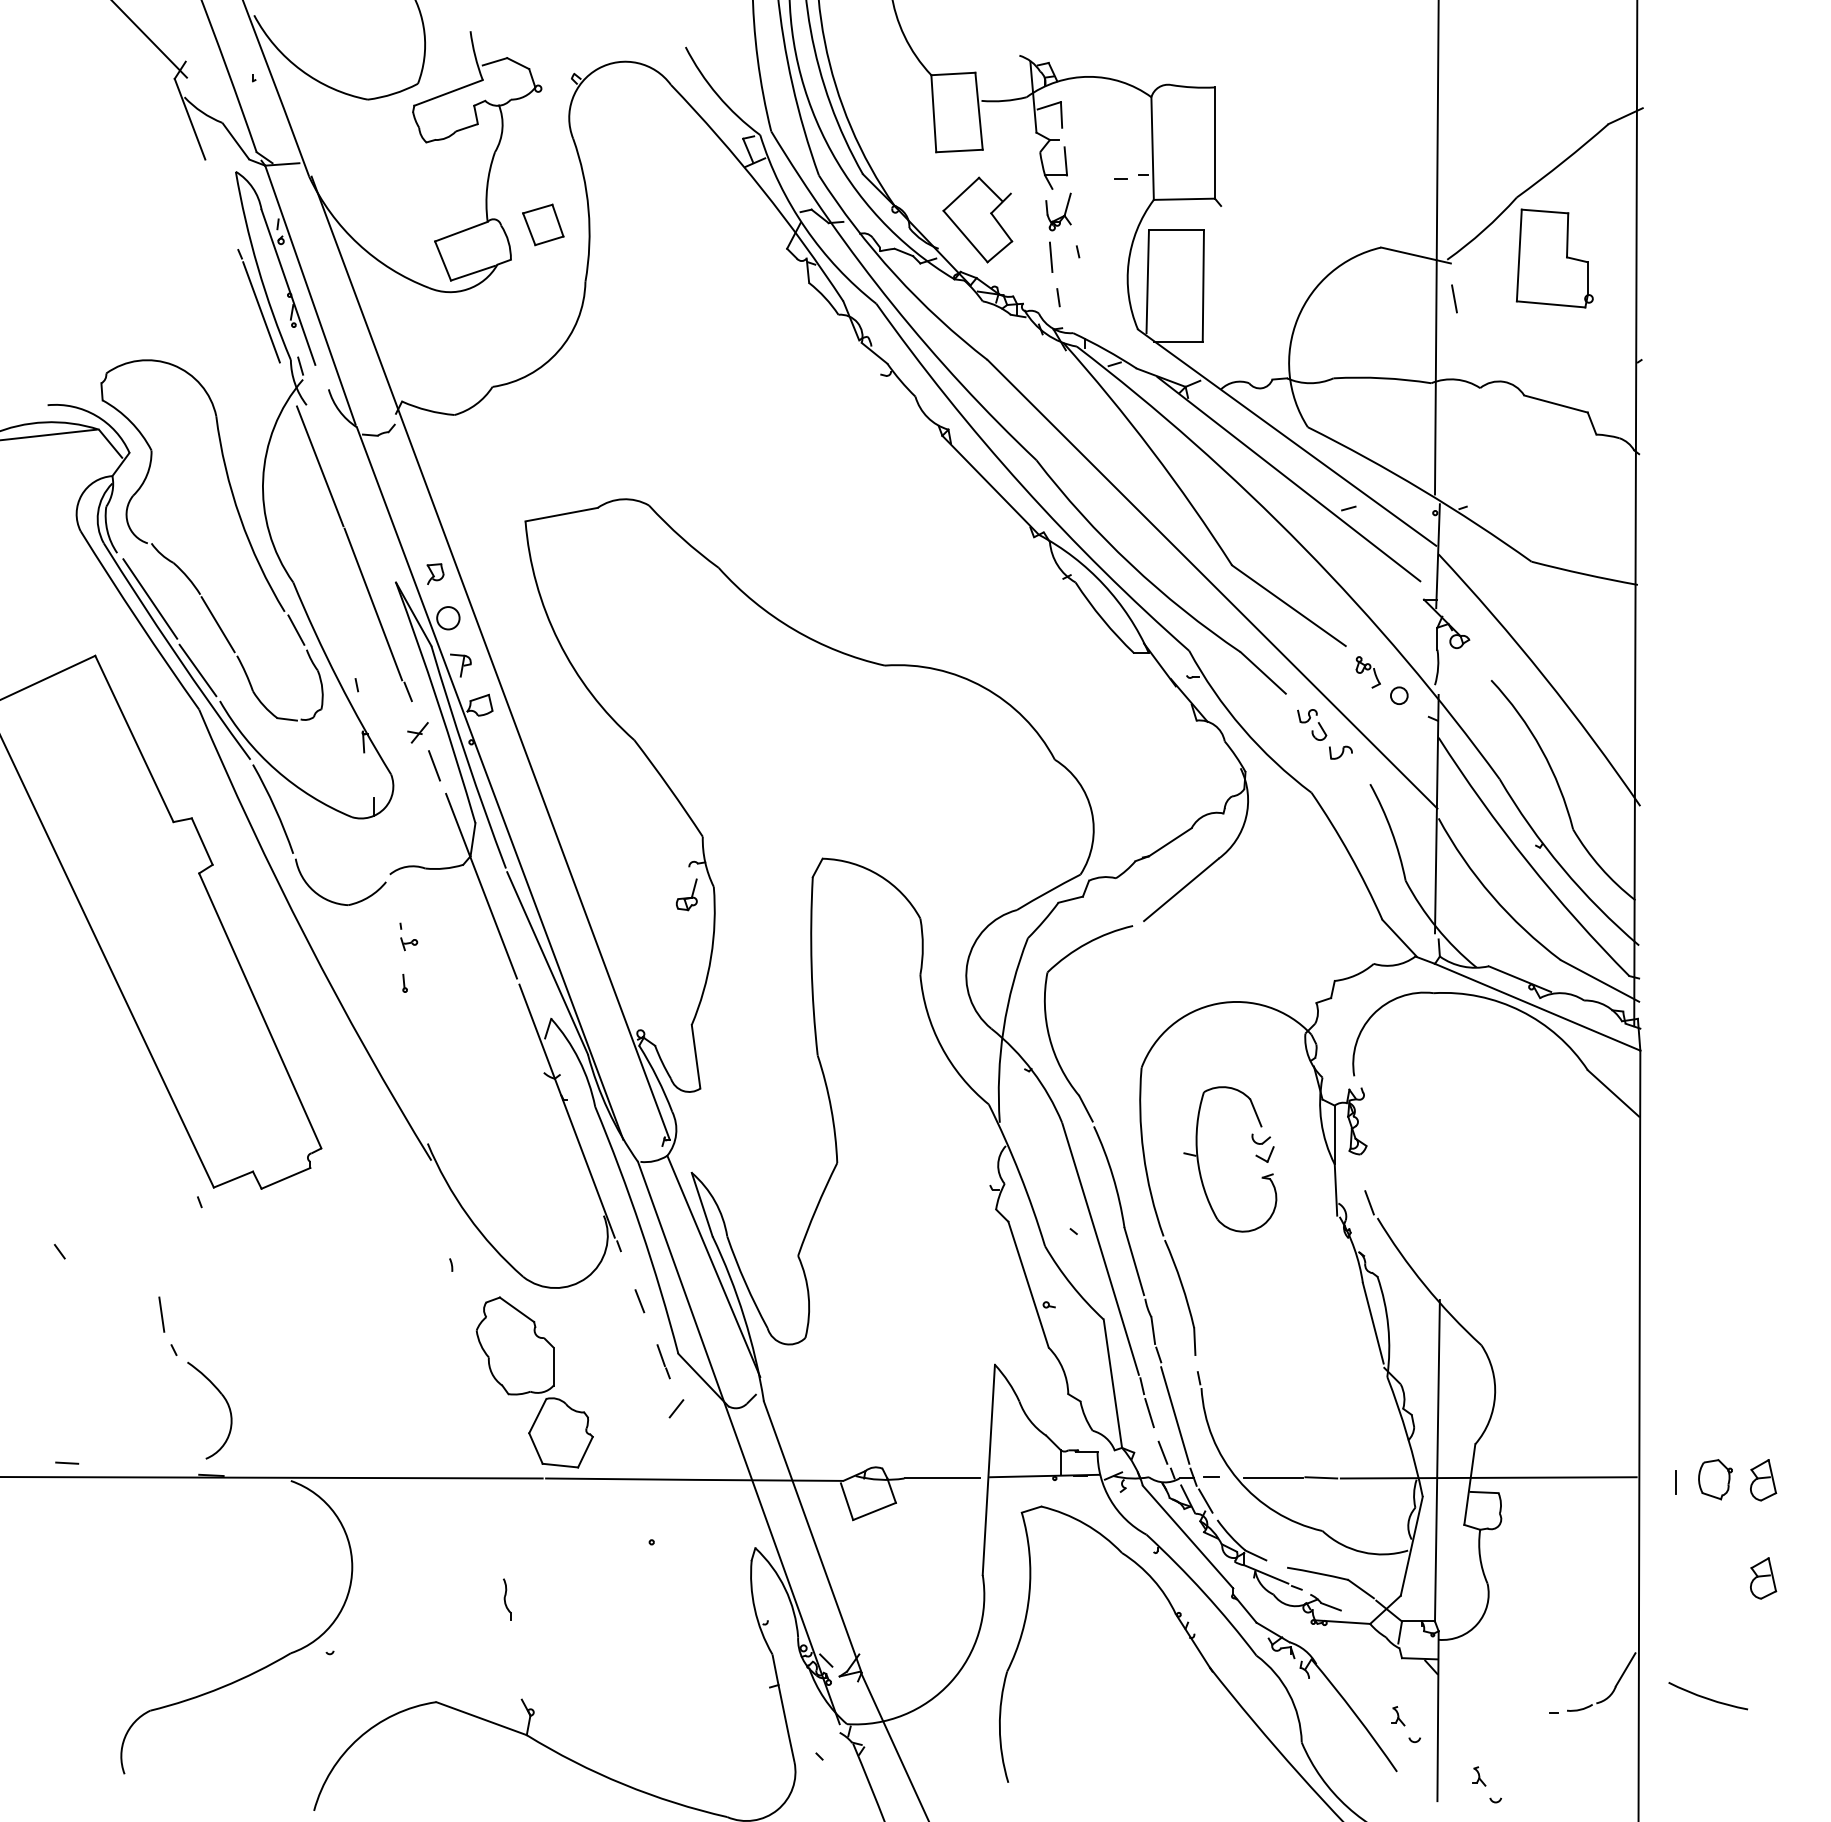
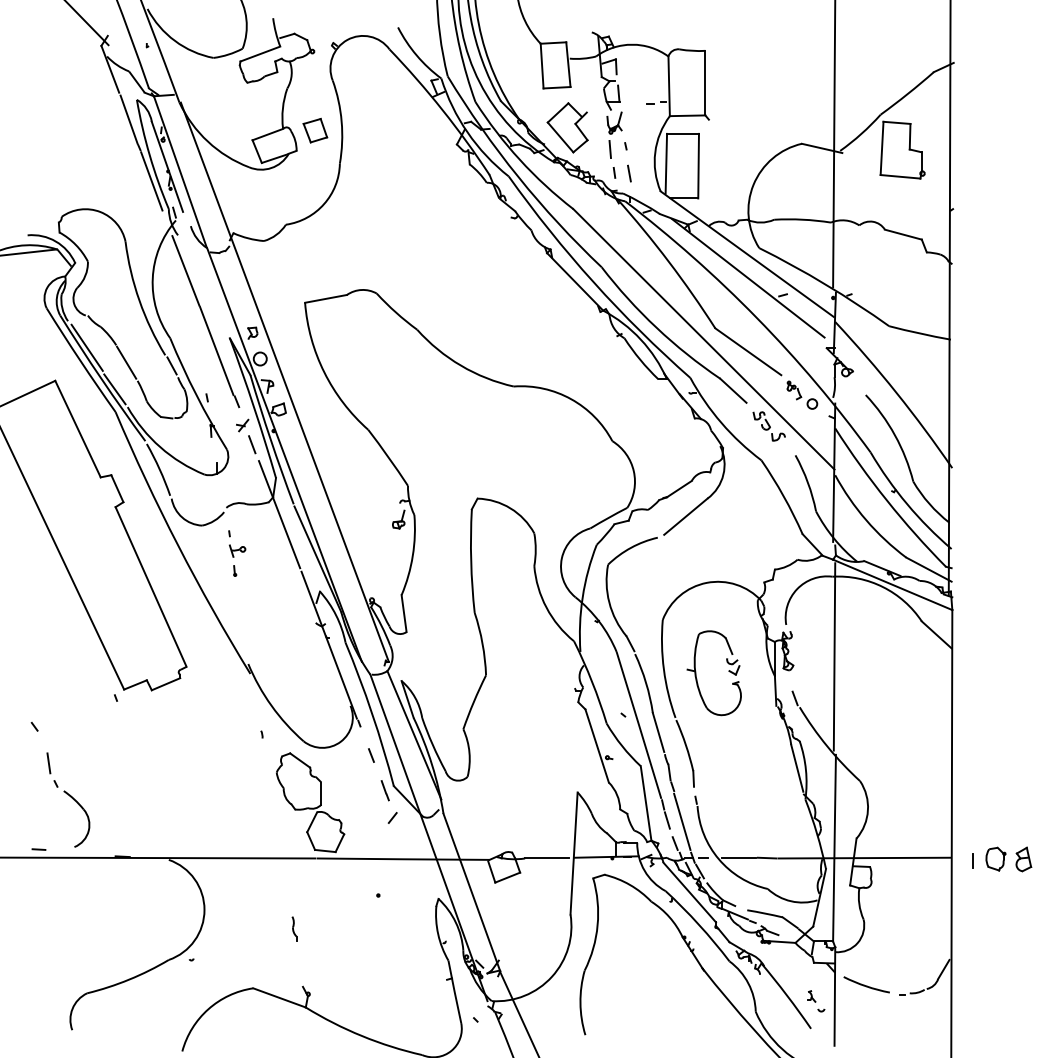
line: (221, 205) -> (128, 119), added
line: (1454, 298) -> (629, 173), moved
part: (409, 935) -> (237, 543), size x1.67
line: (1437, 1130) -> (834, 656), added
part: (195, 1376) -> (68, 799), moved
part: (1762, 1578) -> (1023, 916), removed
arc: (1707, 1697) -> (866, 985), moved
part: (1487, 1785) -> (863, 1036), removed

